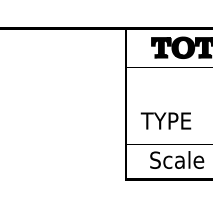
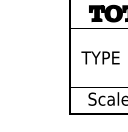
text: (165, 120) -> (100, 57), moved

